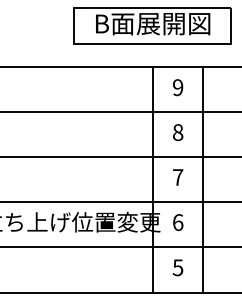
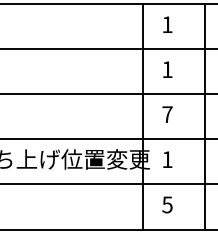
text: (178, 87) -> (167, 24), 9 -> 1
text: (178, 132) -> (167, 69), 8 -> 1
line: (203, 179) -> (204, 116), moved
text: (178, 222) -> (167, 159), 6 -> 1

